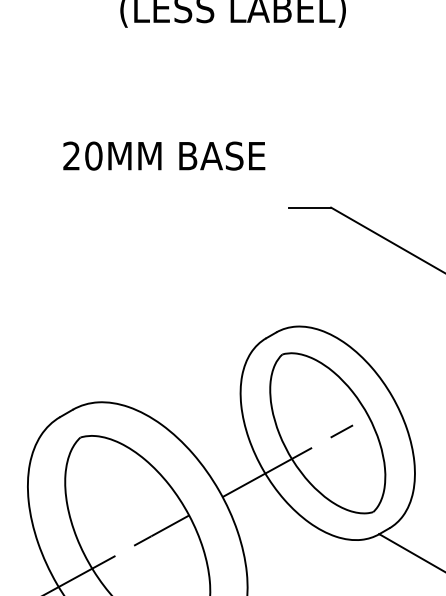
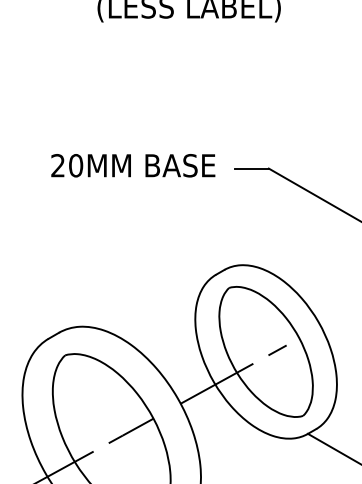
text: (164, 155) -> (133, 165), moved

